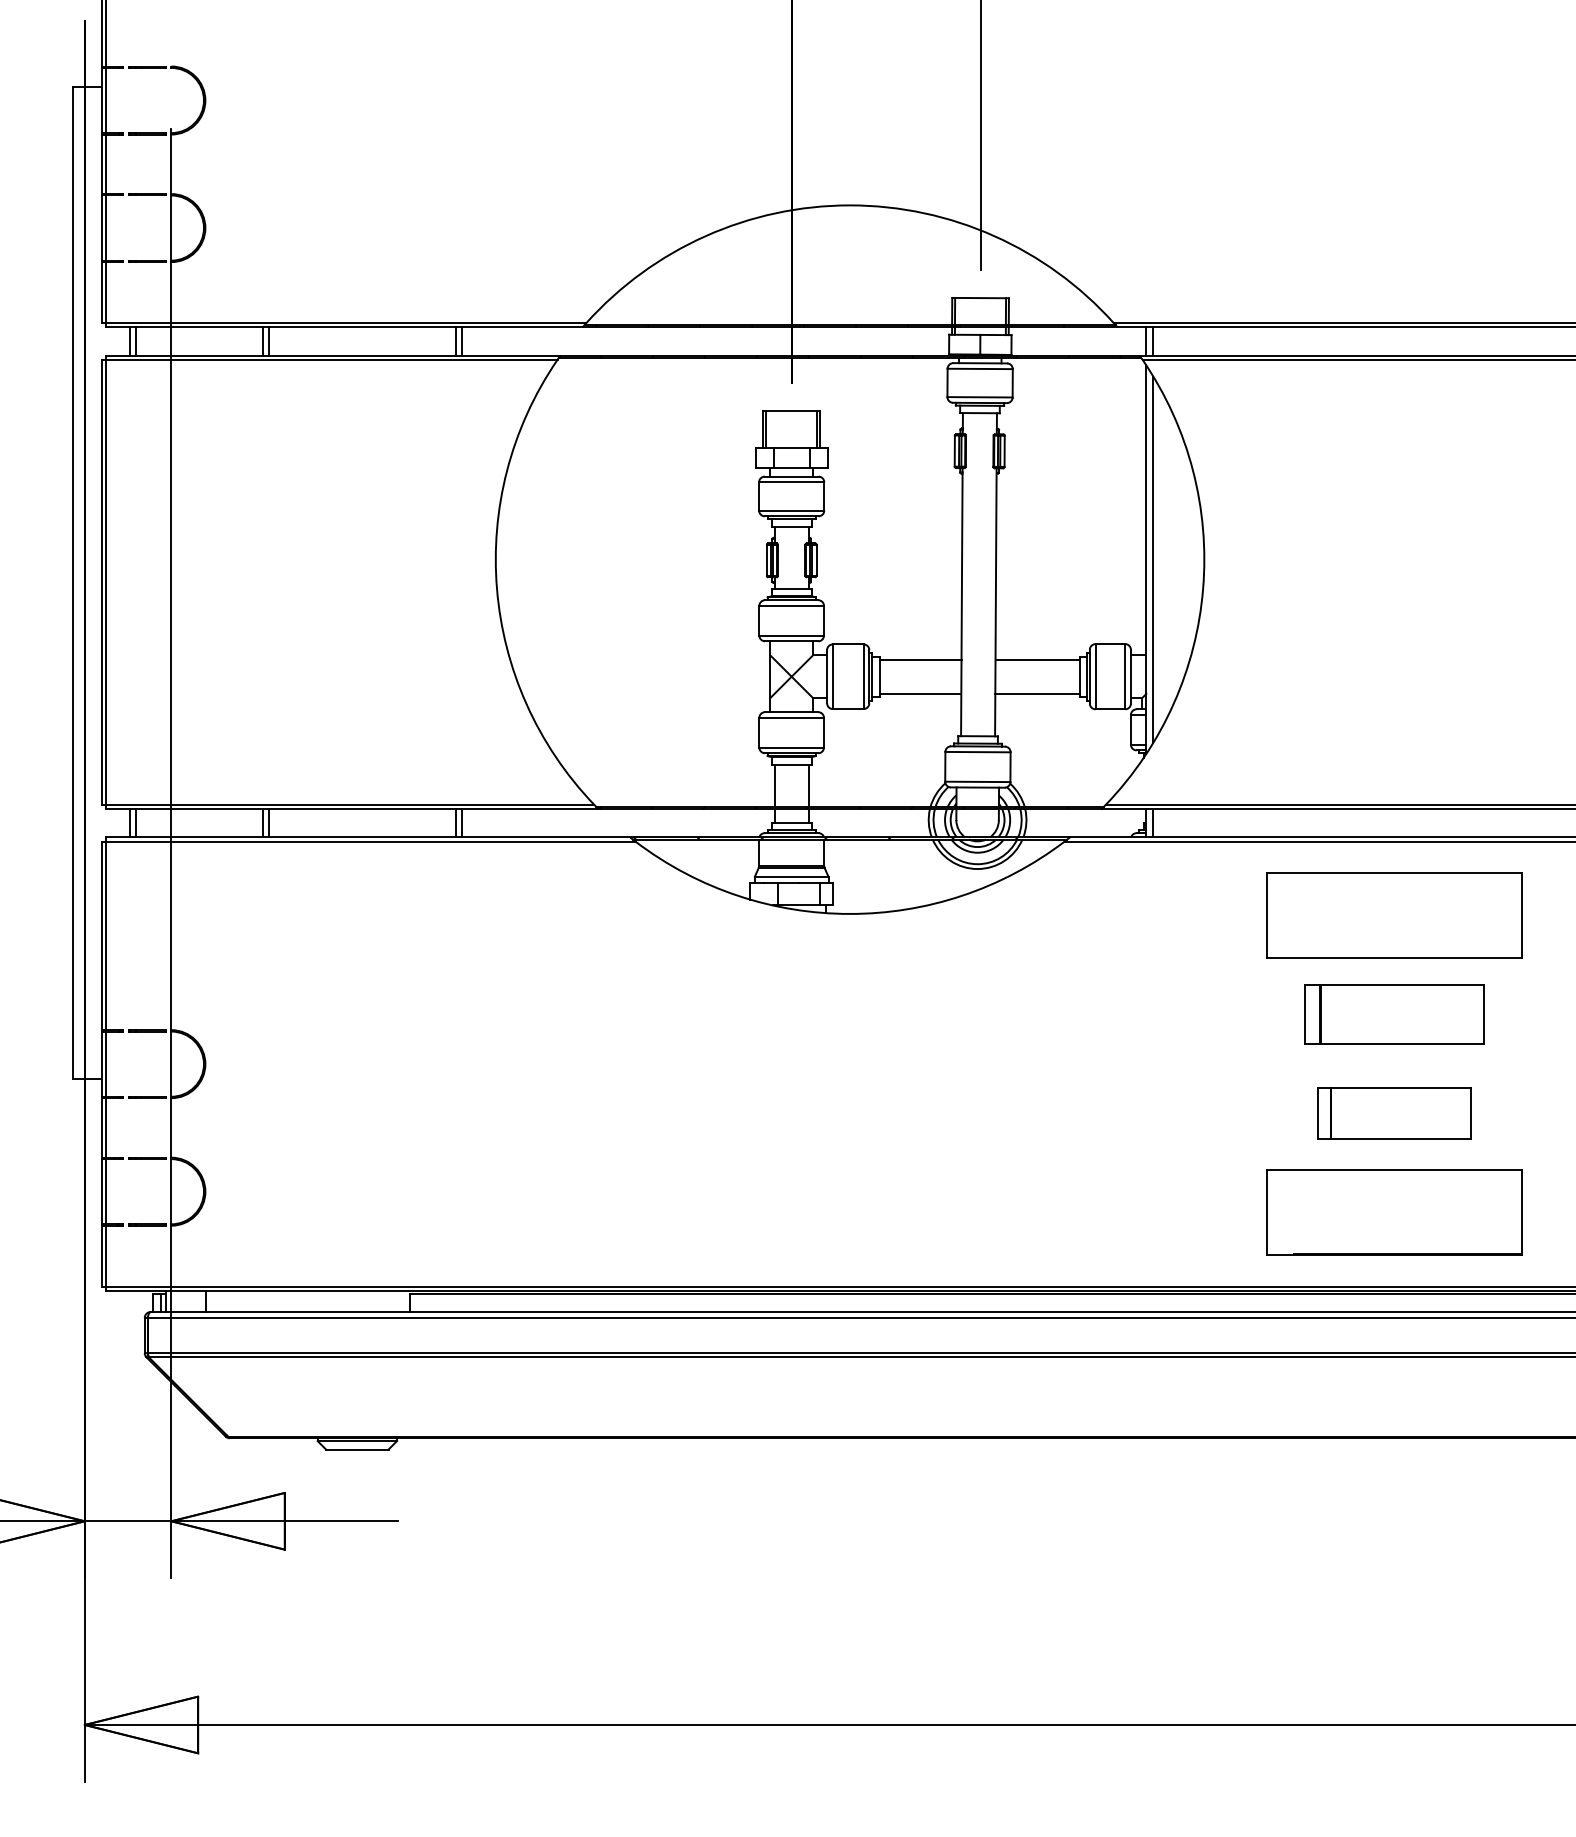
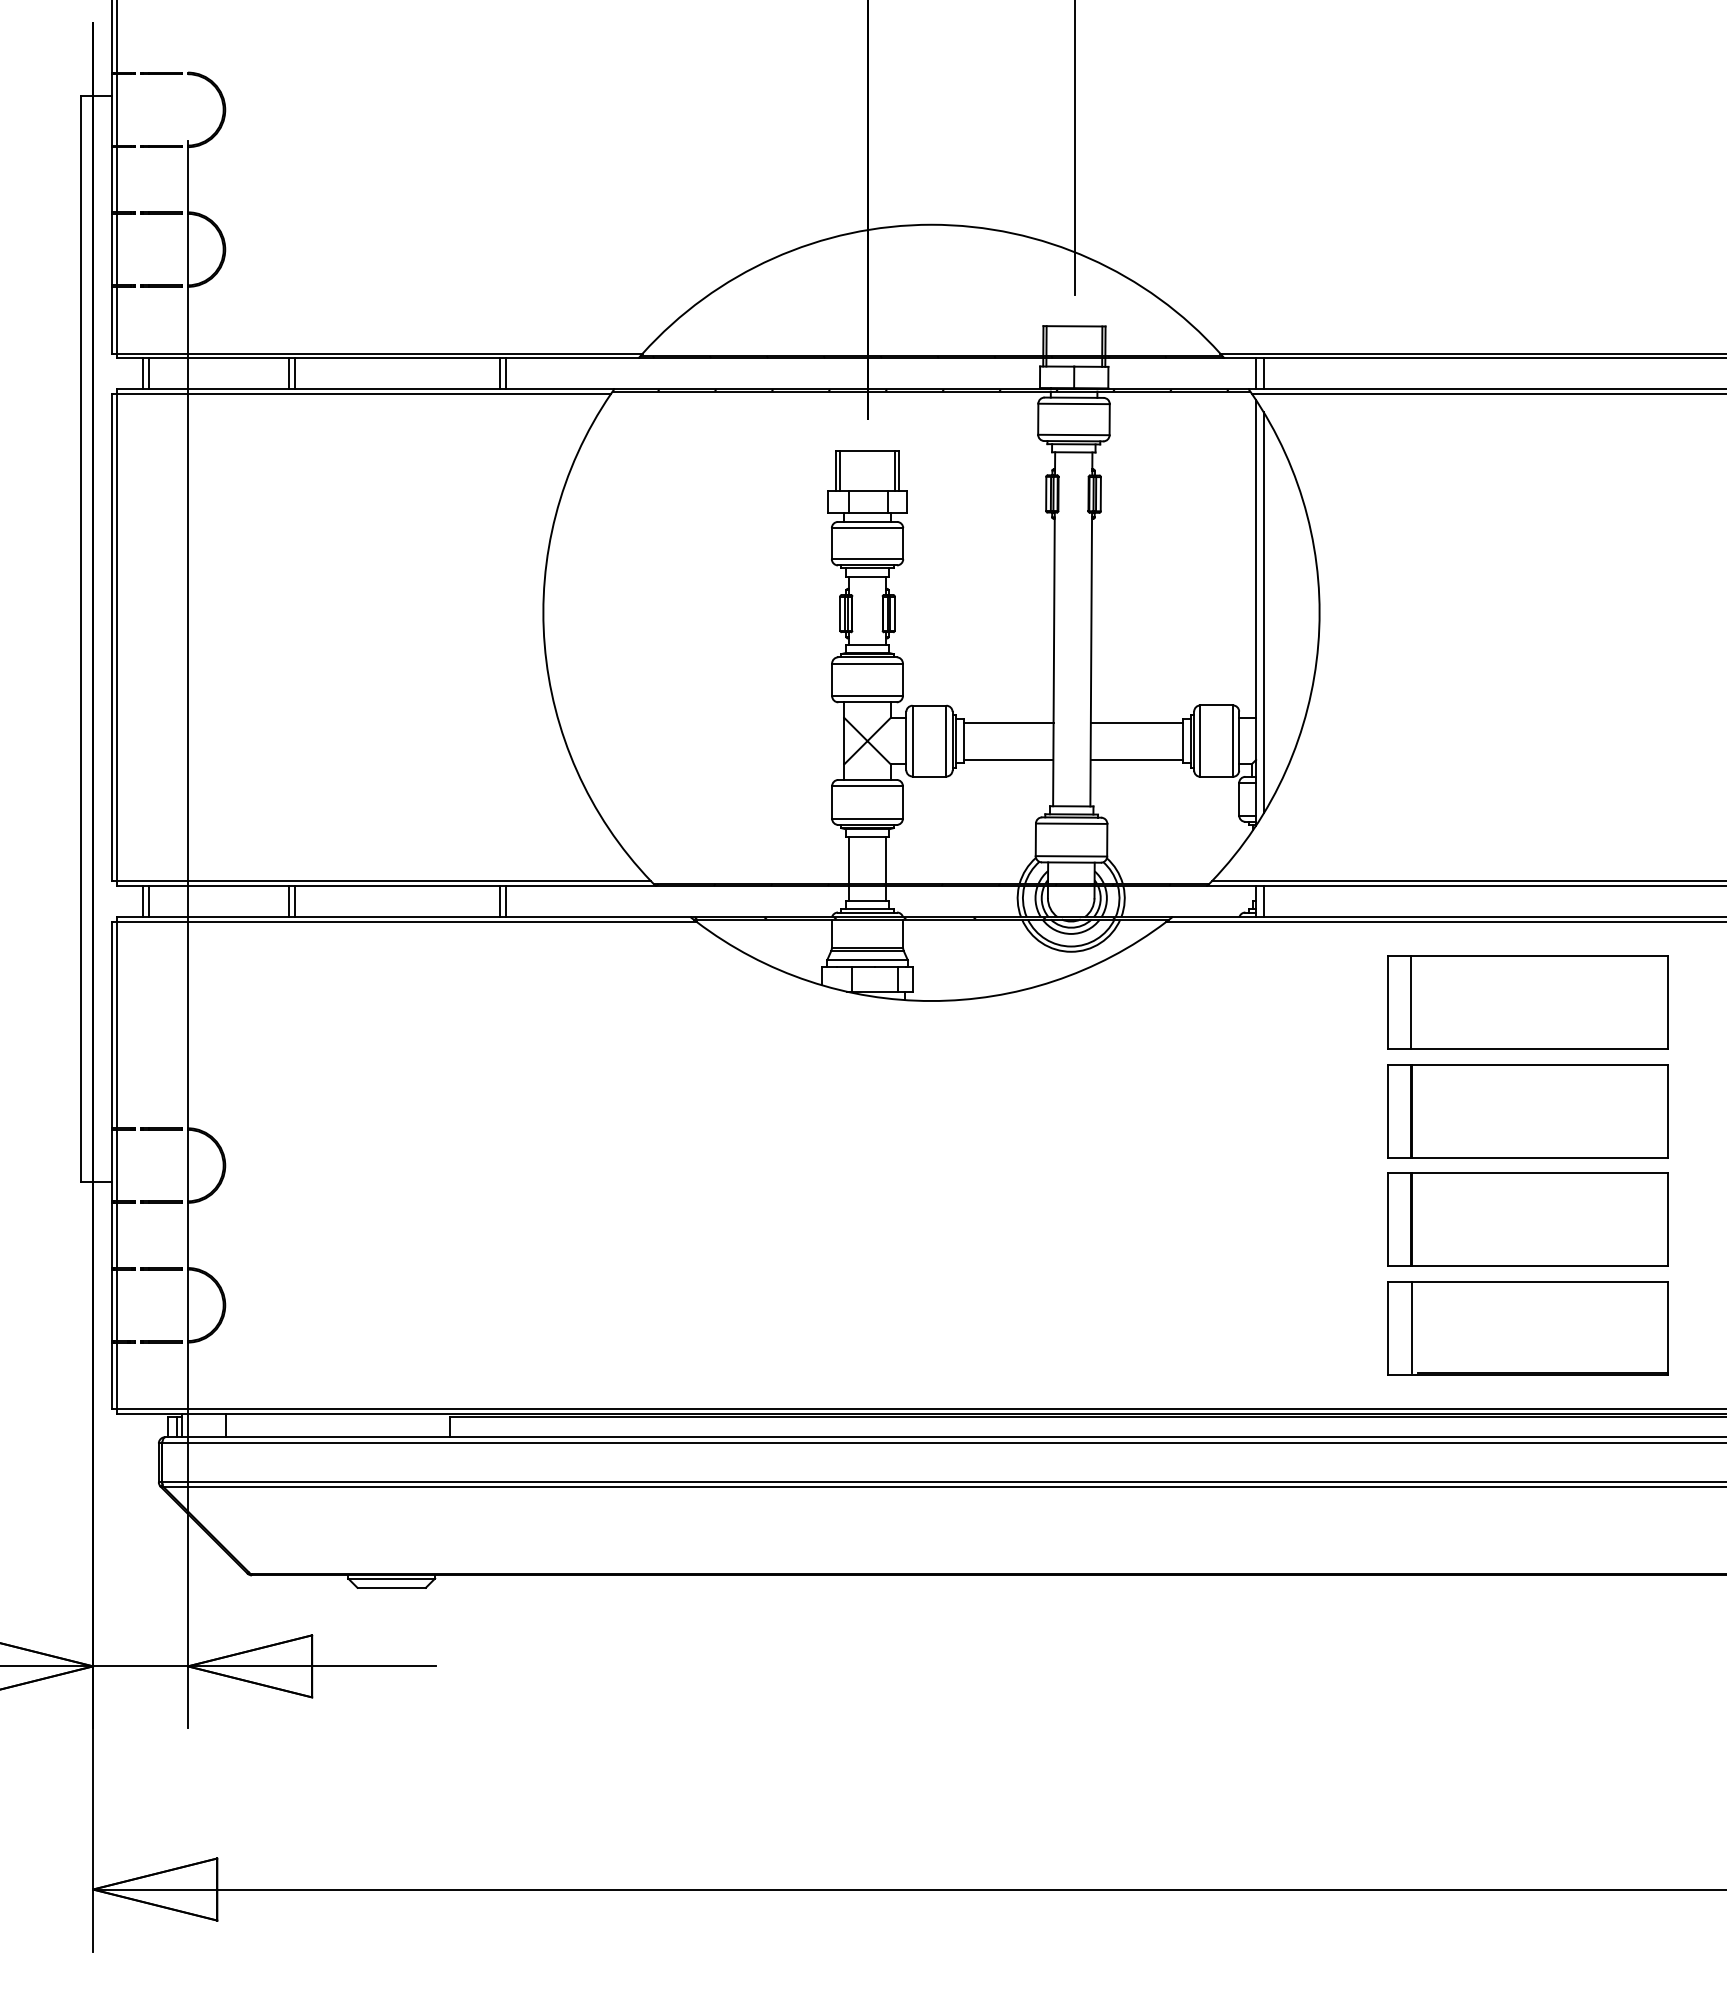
line: (1288, 915) -> (1411, 1002), added
part: (1394, 1014) -> (1527, 1111), size x1.43
part: (1394, 1113) -> (1527, 1219), size x1.67
line: (1289, 1211) -> (1412, 1327), added

